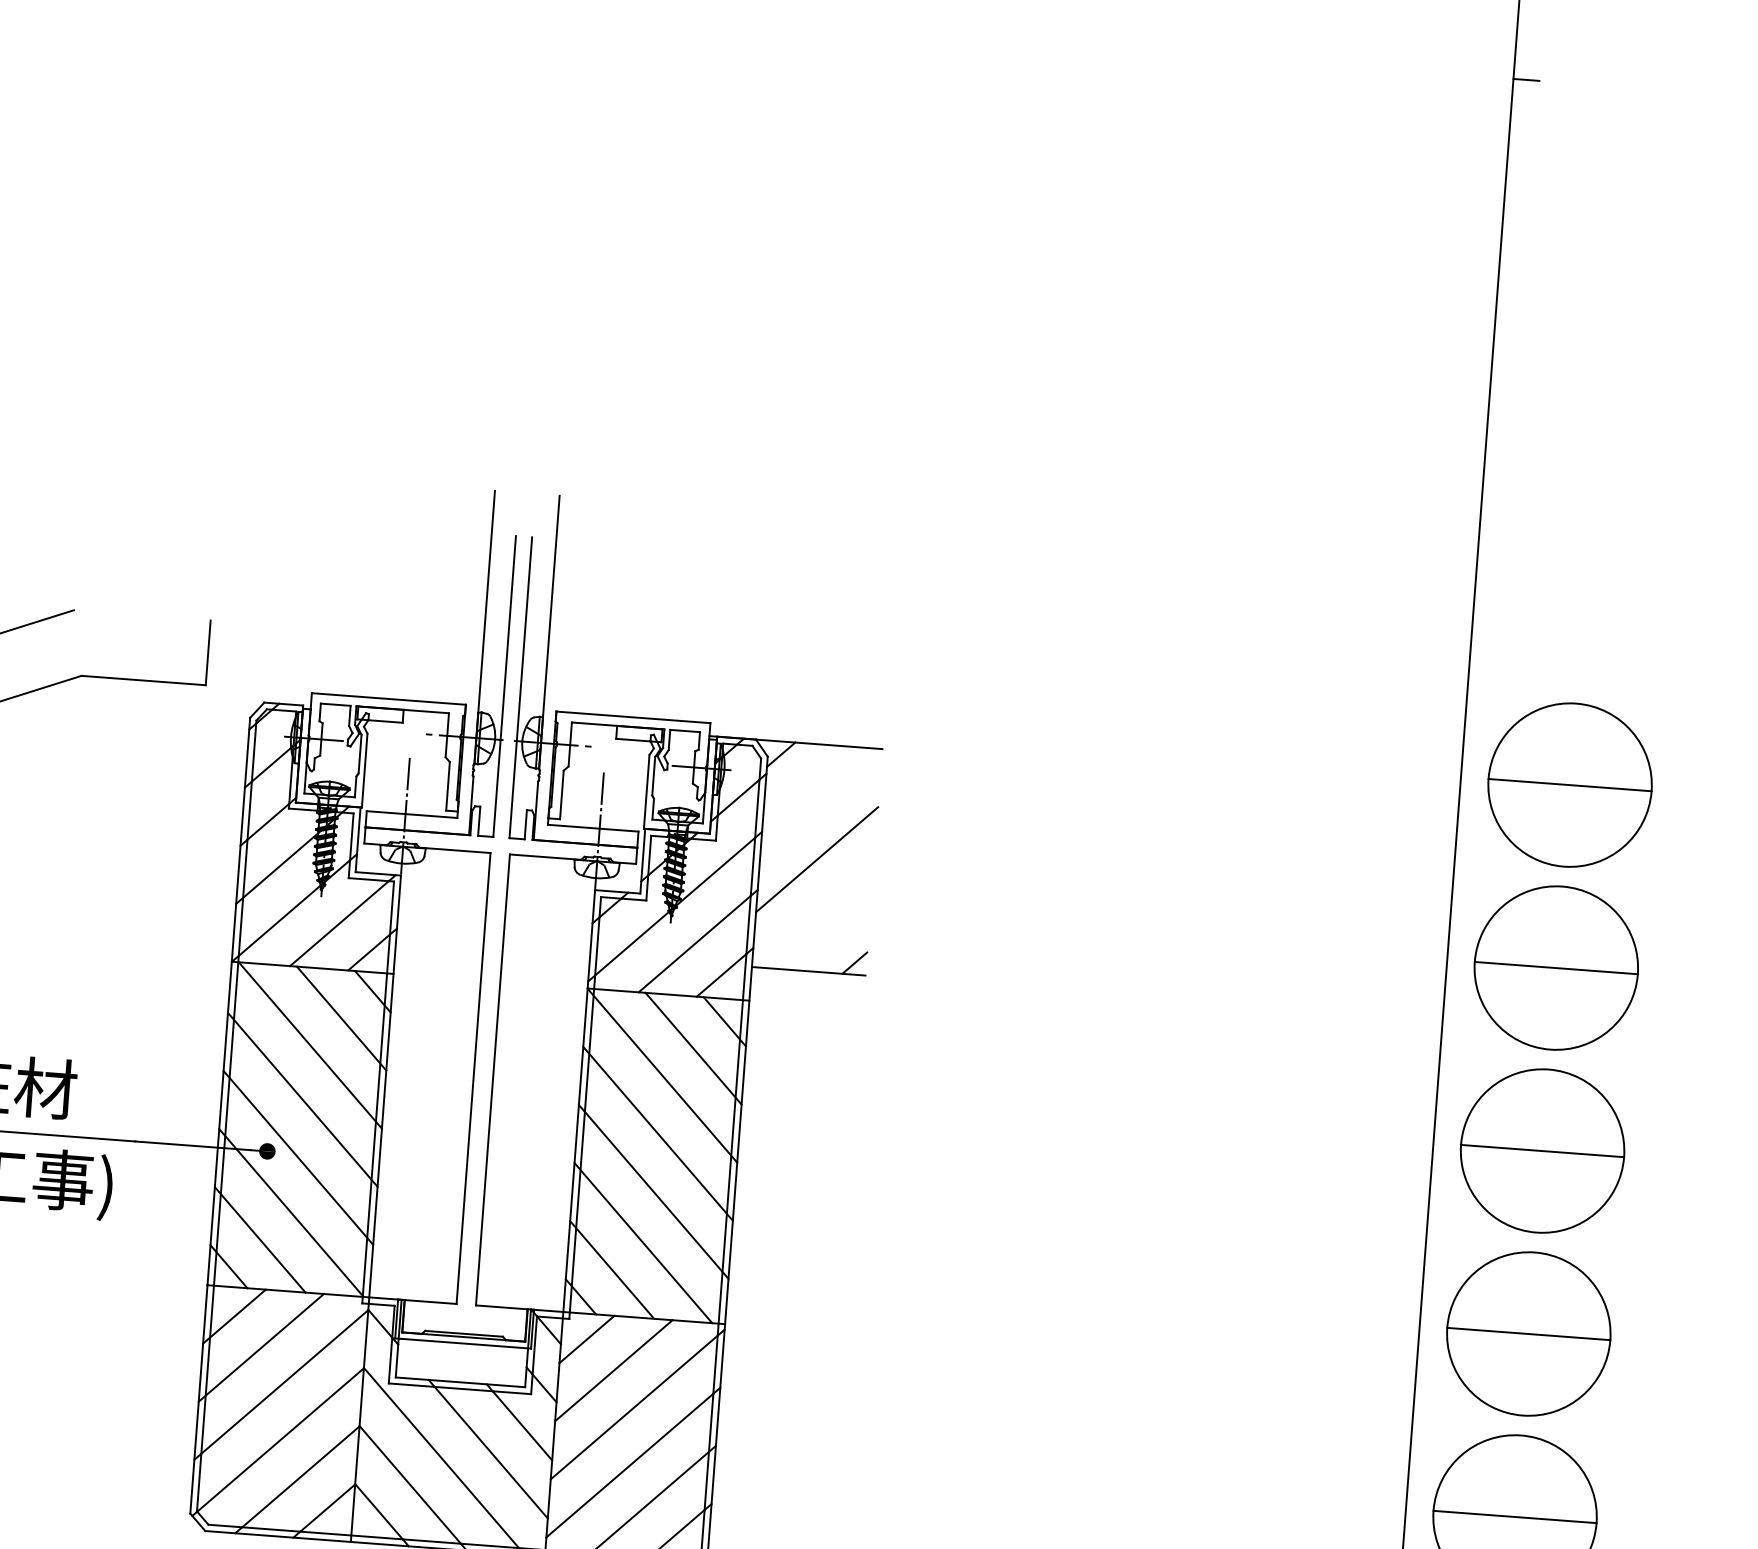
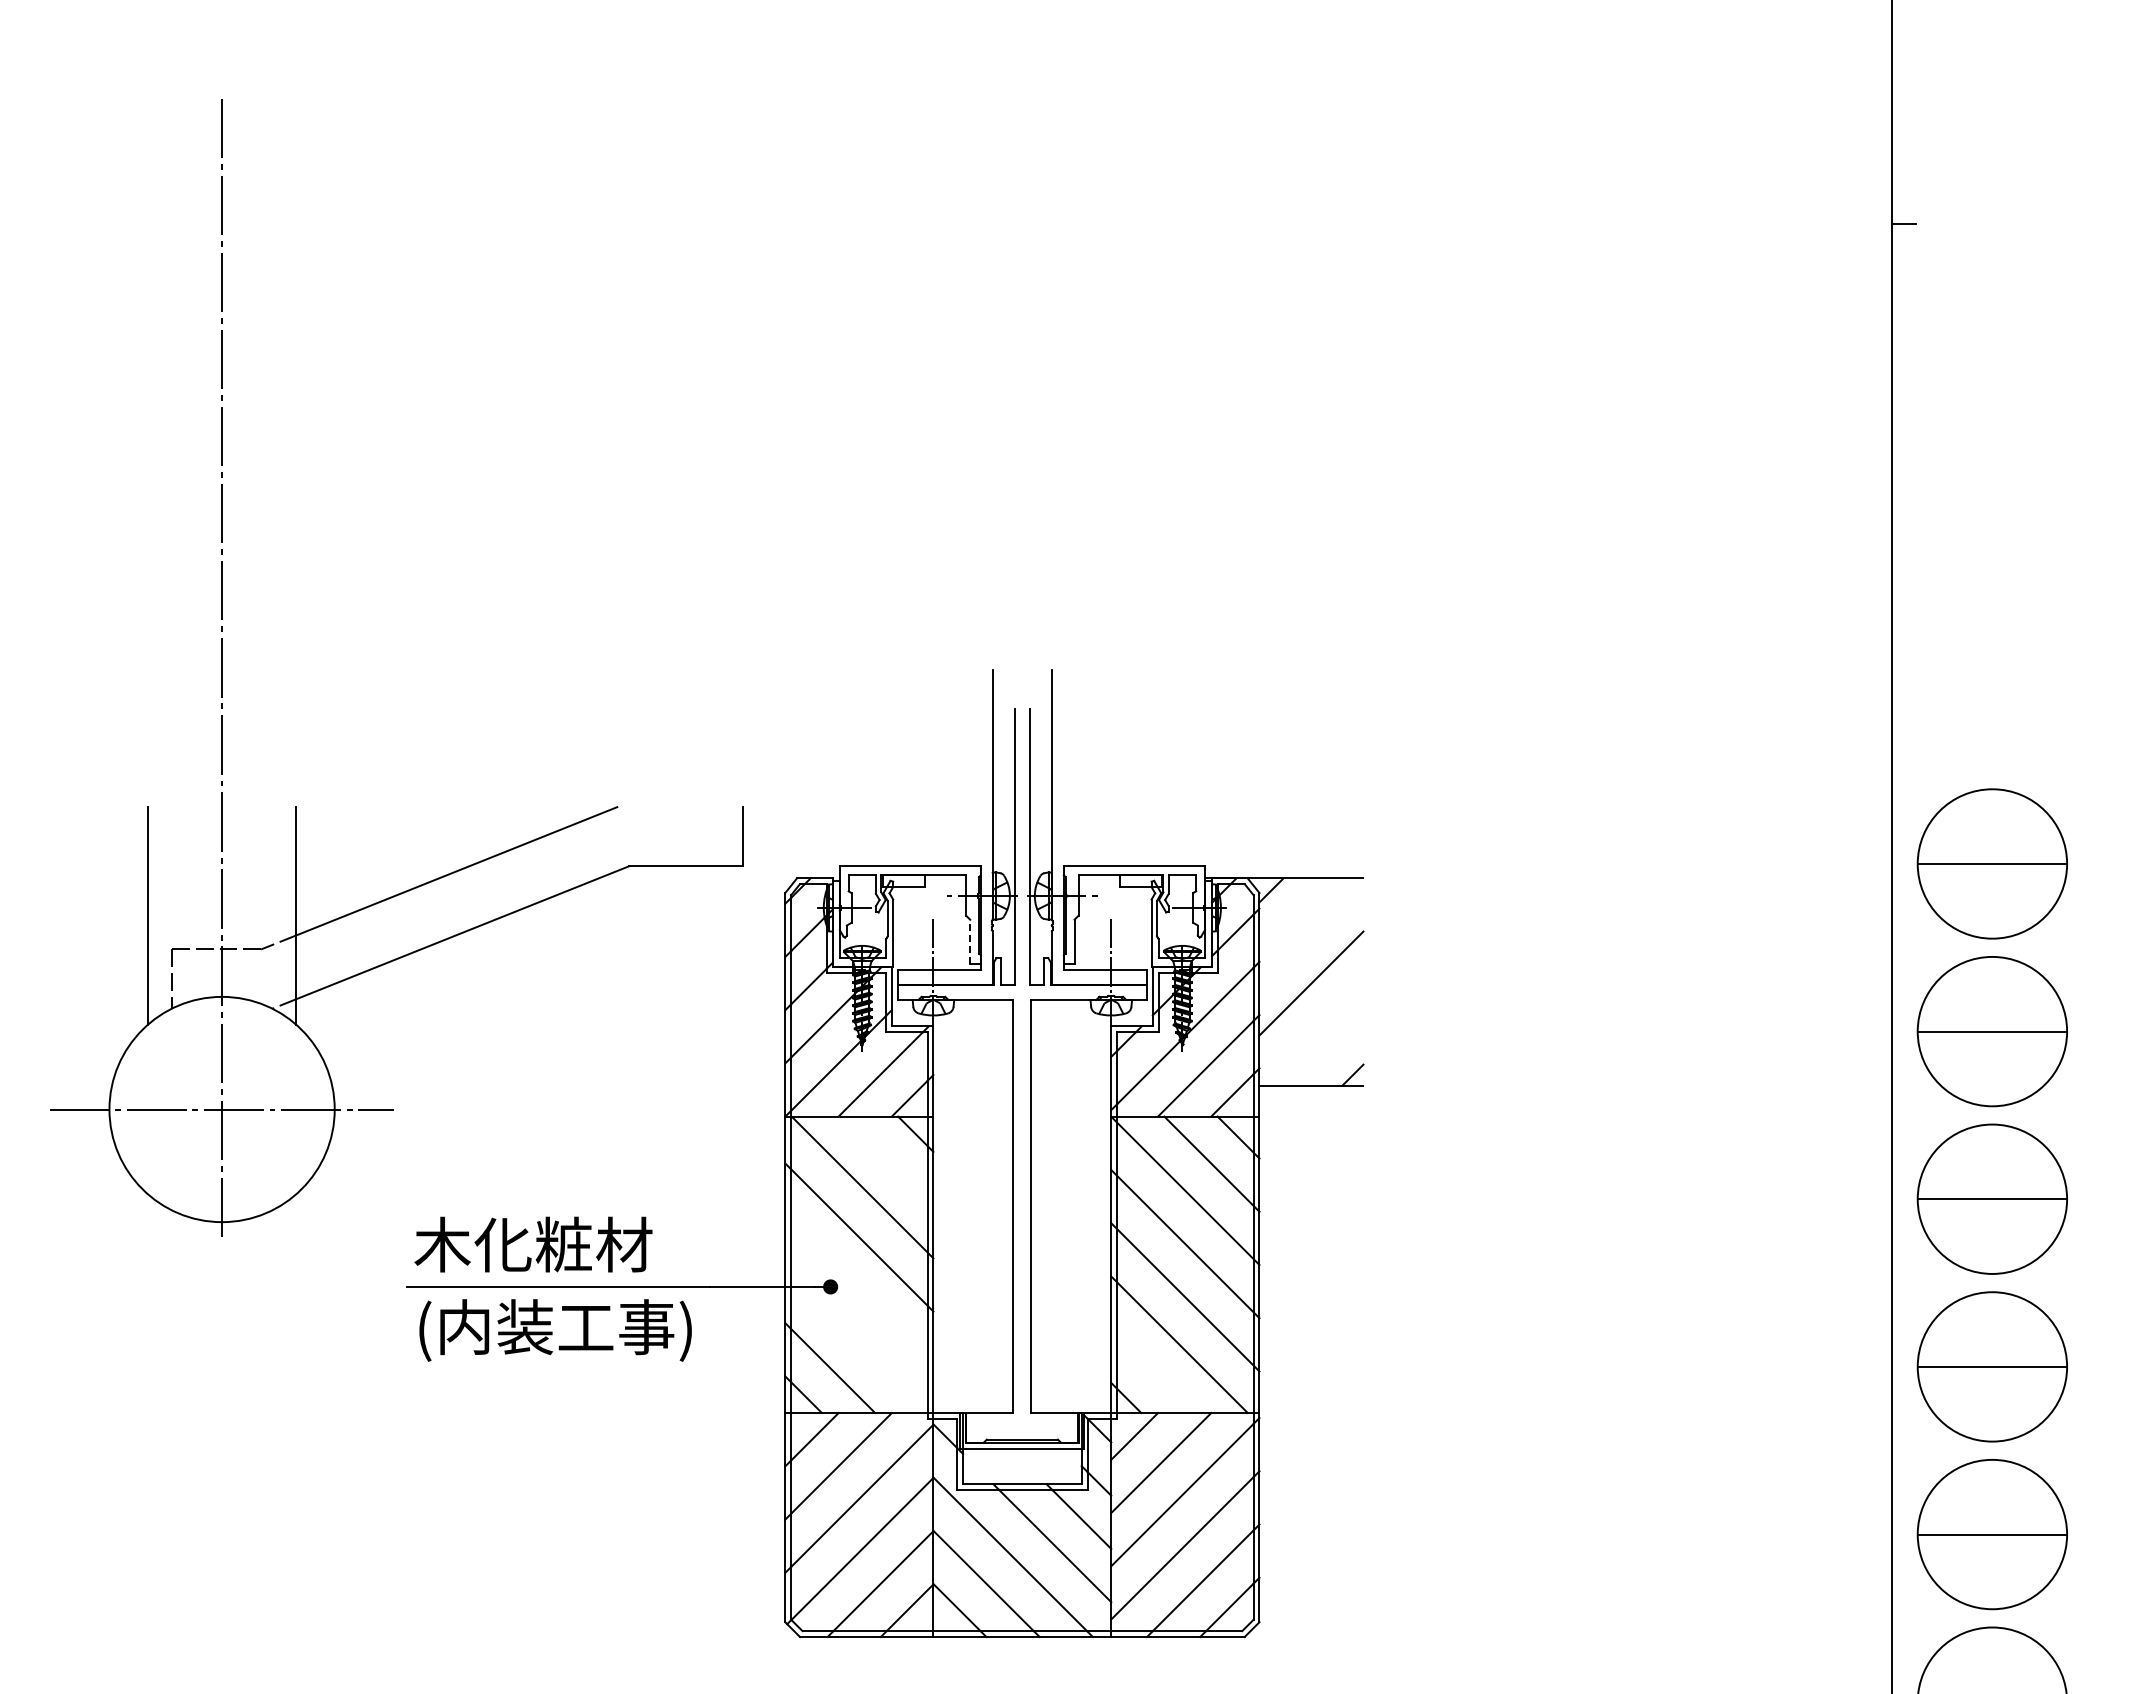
line: (448, 785) -> (970, 941), solid -> dashed
line: (340, 1018) -> (888, 1160), removed
line: (298, 1157) -> (859, 1290), removed
line: (291, 1211) -> (856, 1340), removed
line: (611, 1269) -> (1152, 1370), removed

